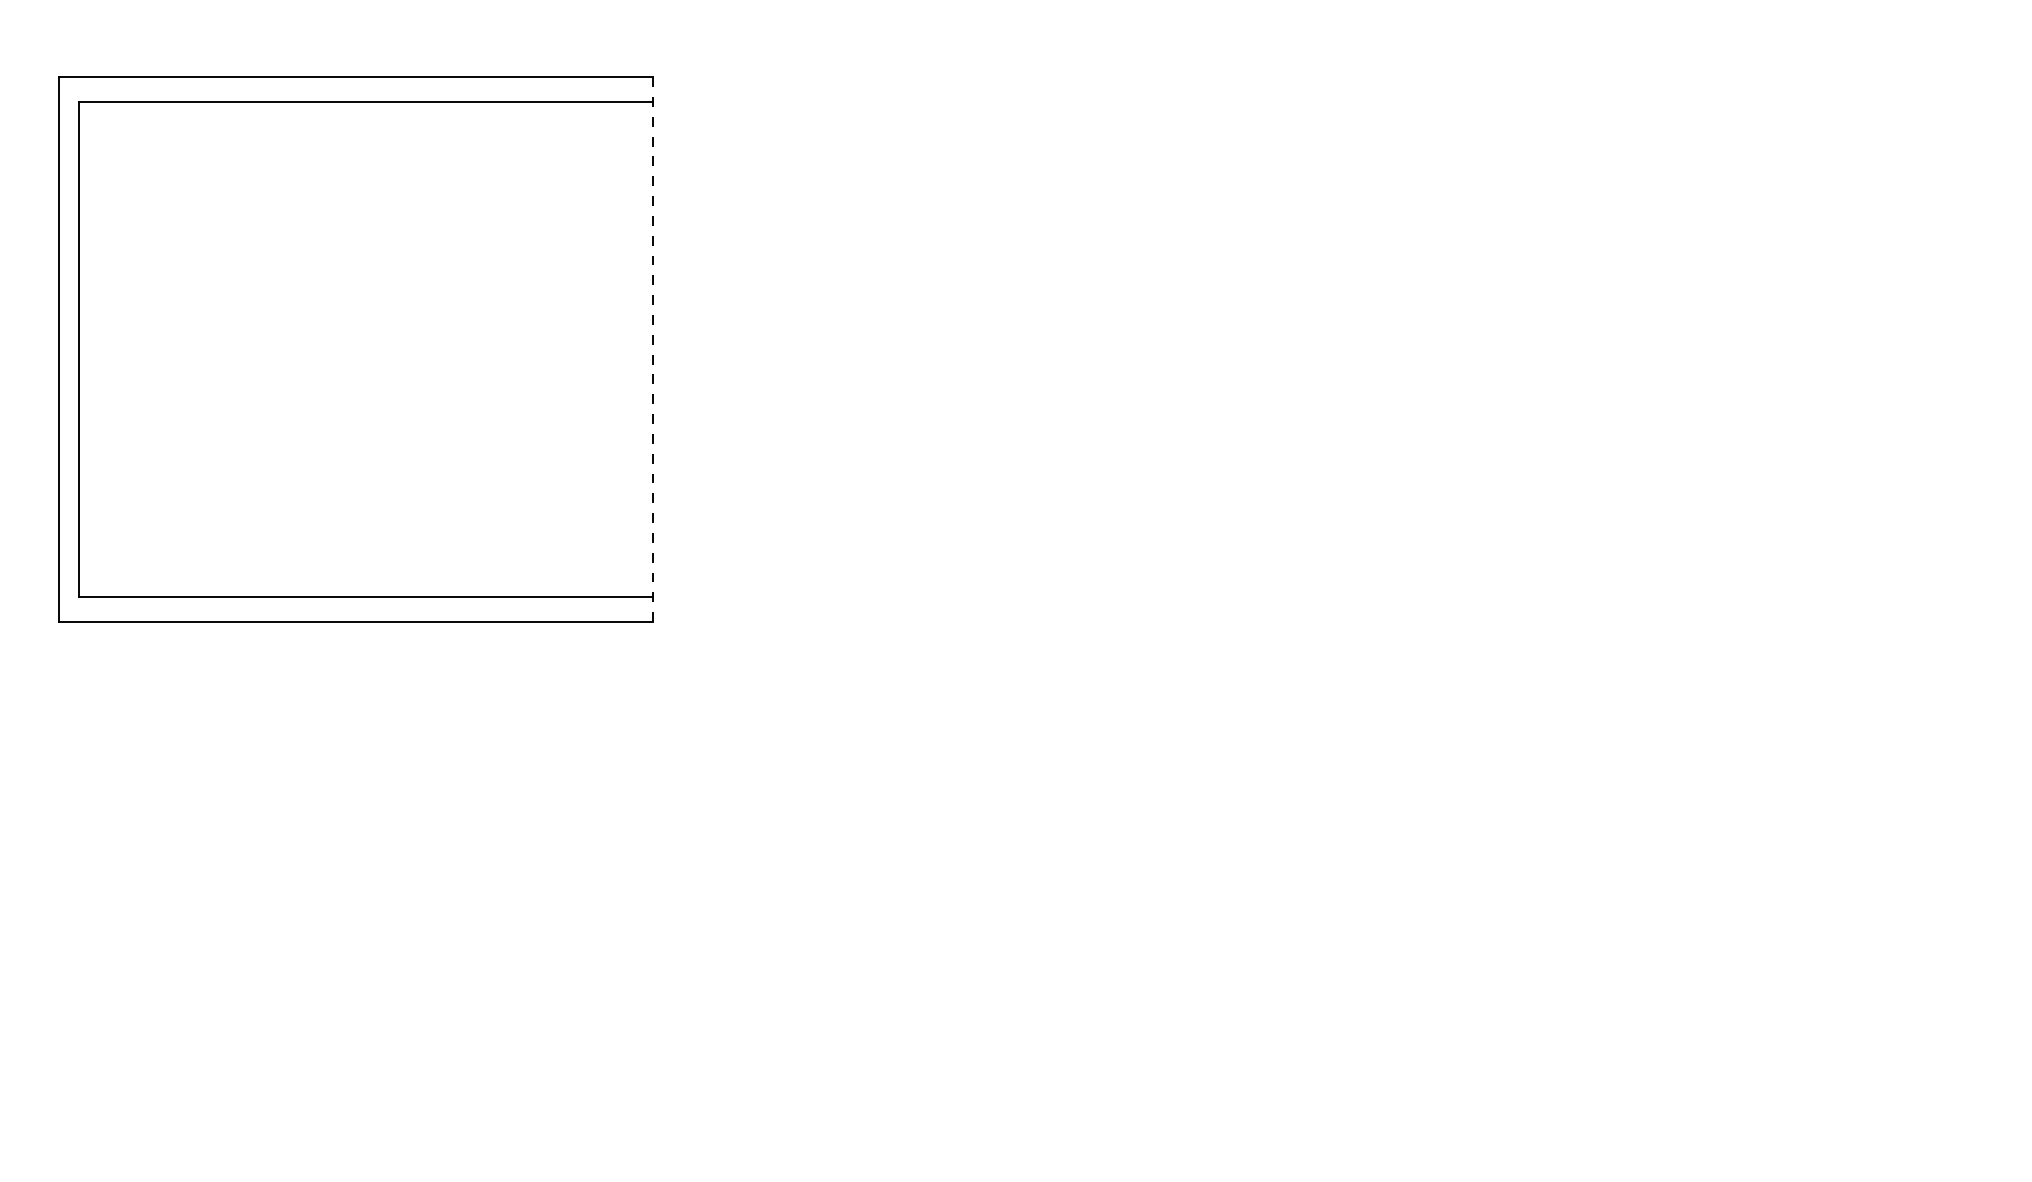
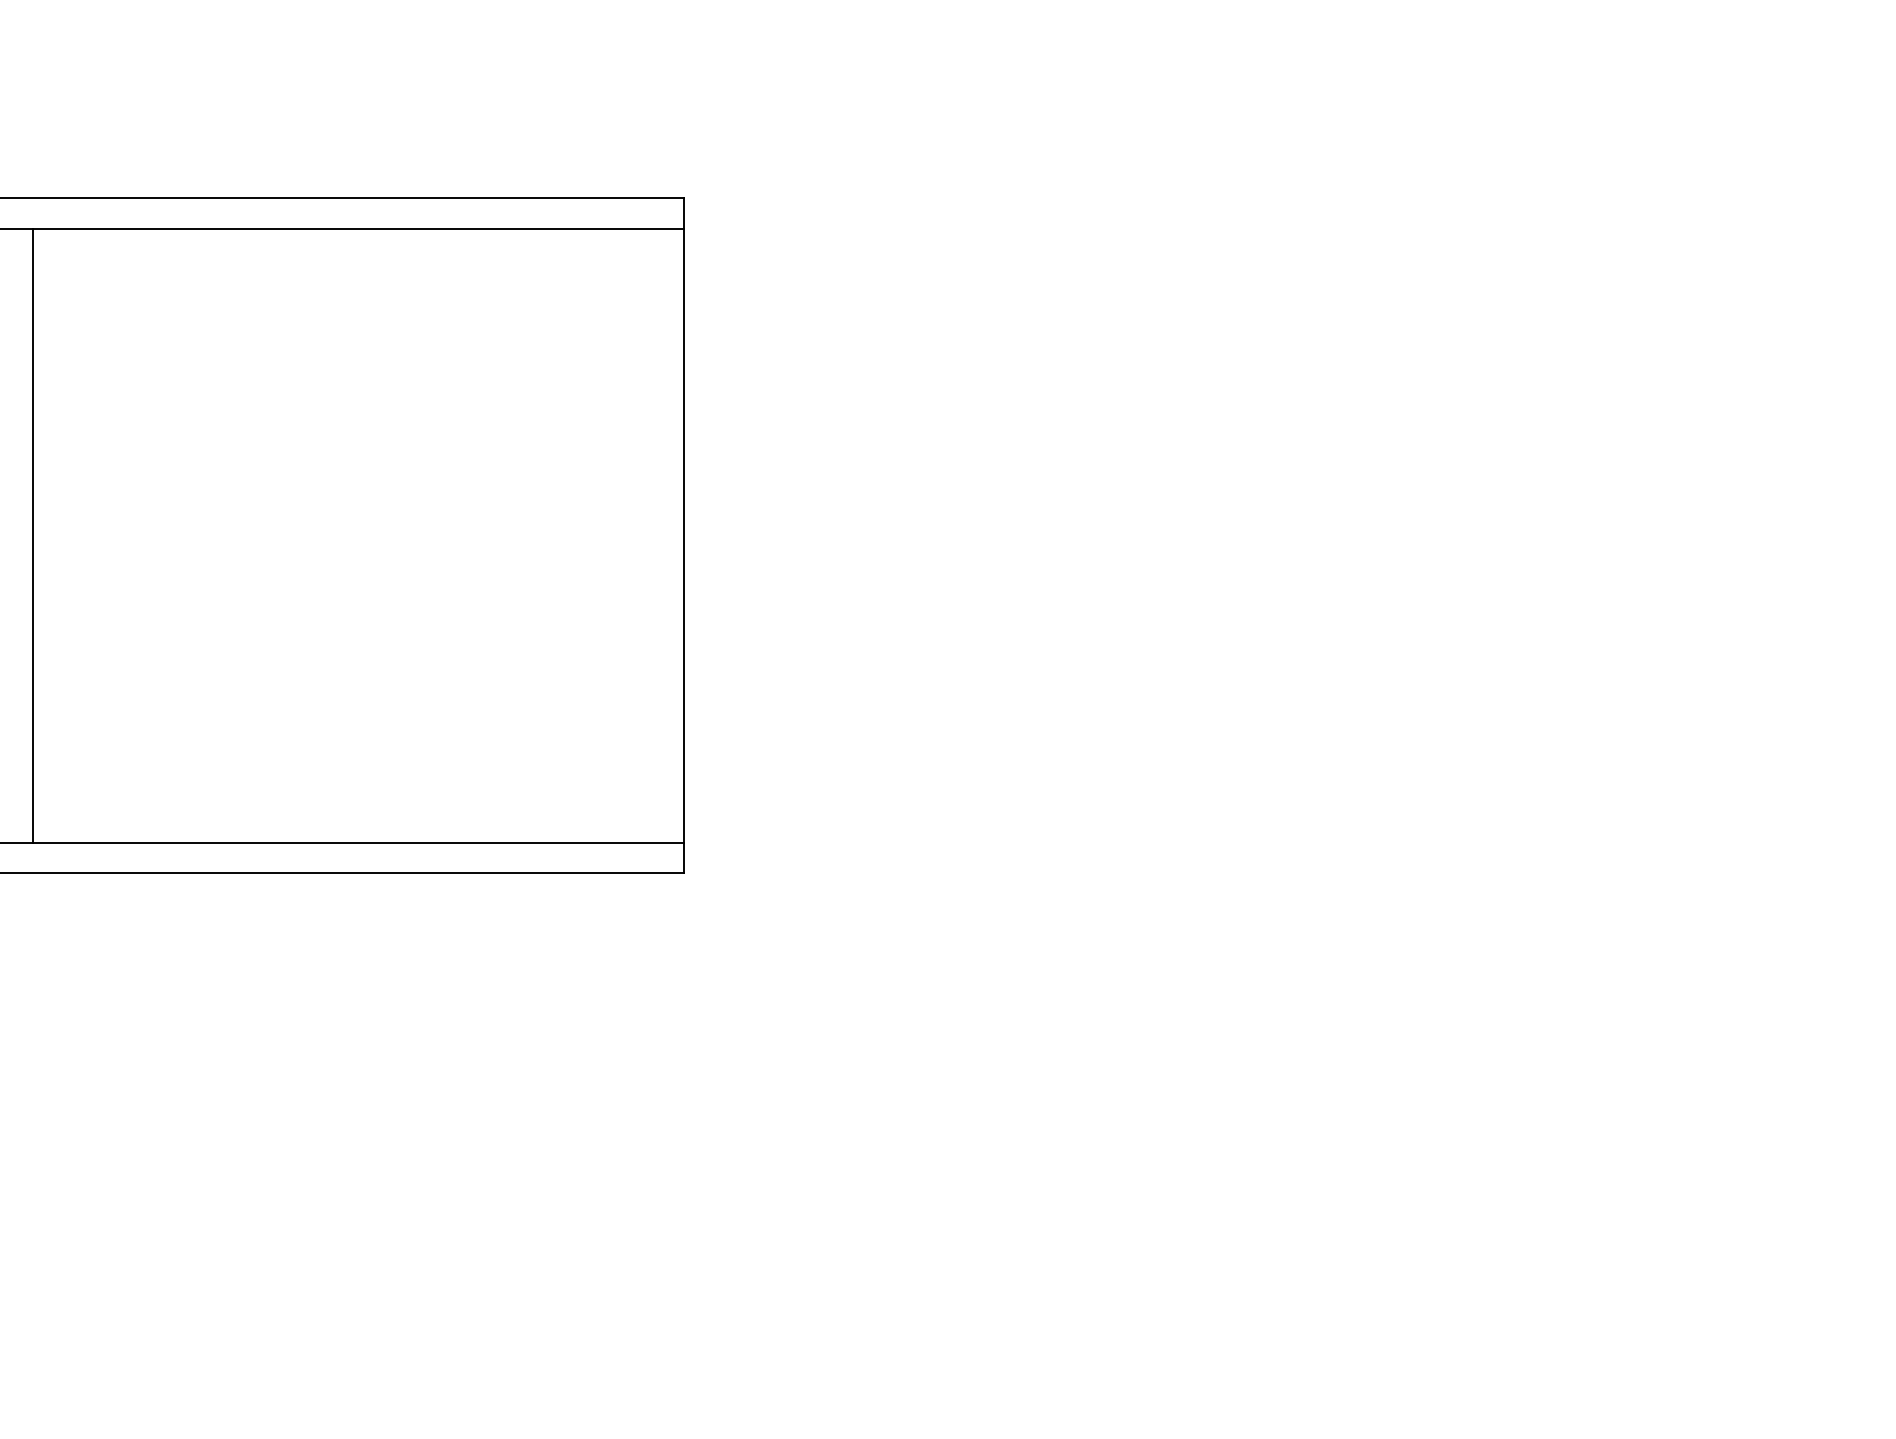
line: (128, 349) -> (32, 535), added
line: (653, 349) -> (683, 535), dashed -> solid

